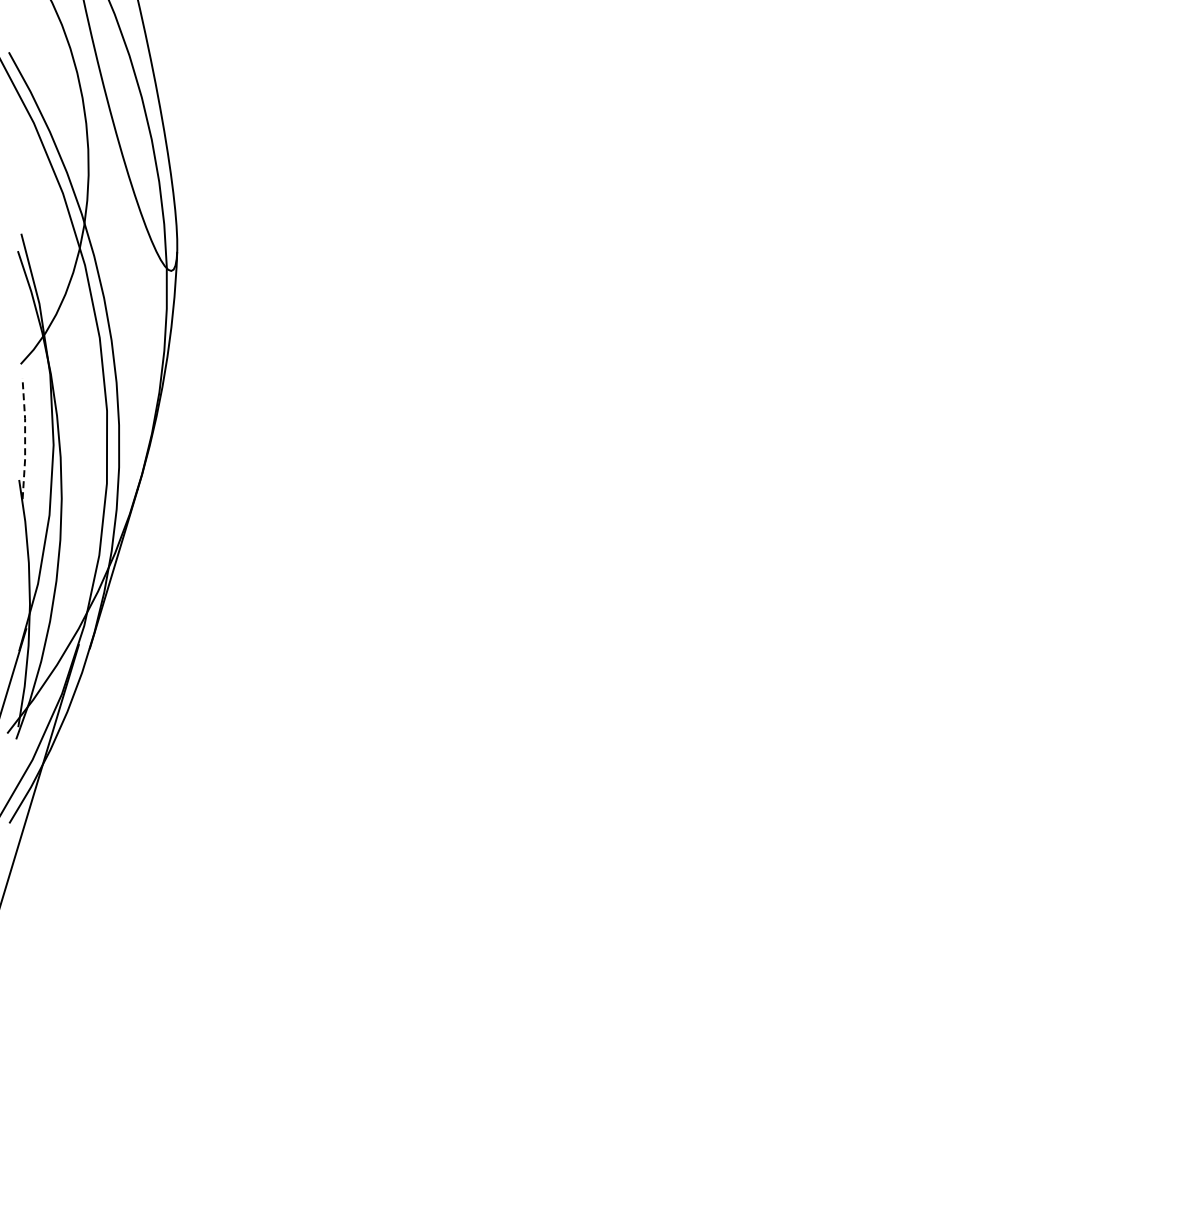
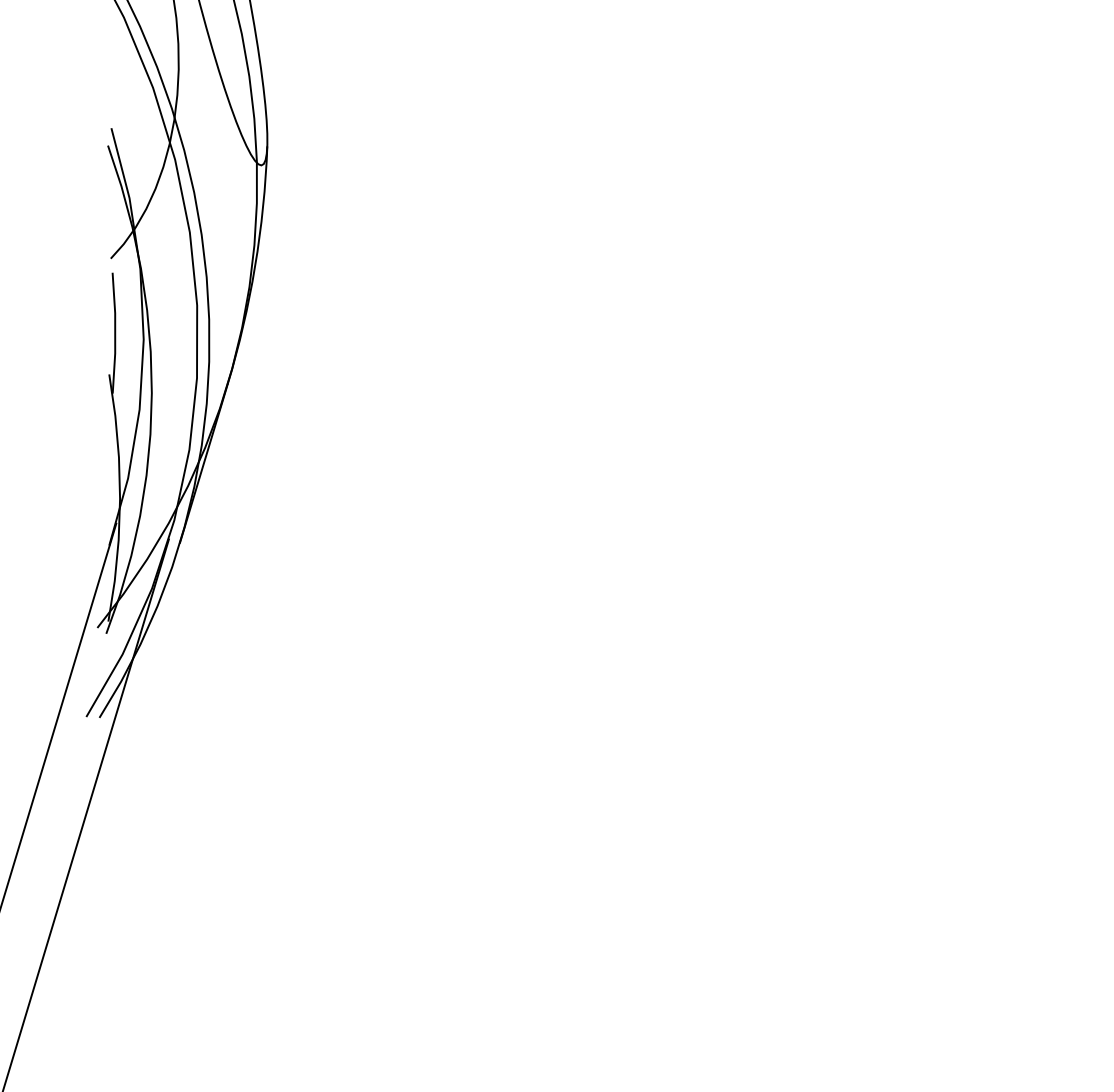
line: (25, 438) -> (115, 332), dashed -> solid

